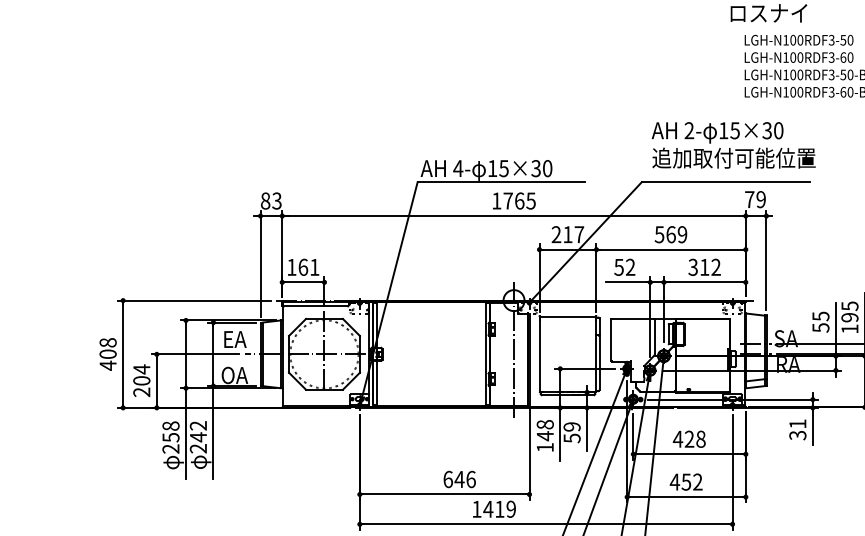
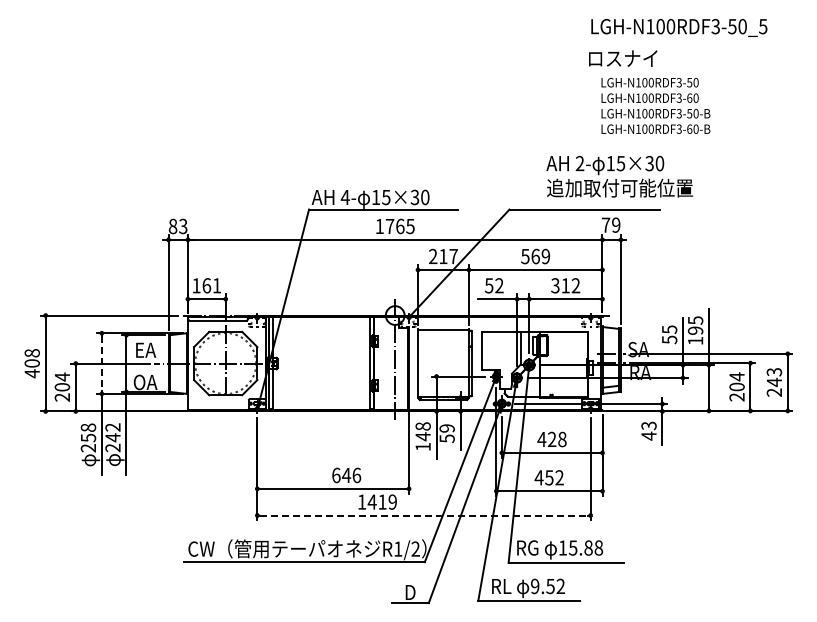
text: (733, 145) -> (619, 176), moved
line: (185, 355) -> (101, 364), solid -> dashed
text: (797, 429) -> (648, 430), 31 -> 43
line: (546, 524) -> (424, 515), solid -> dashed

